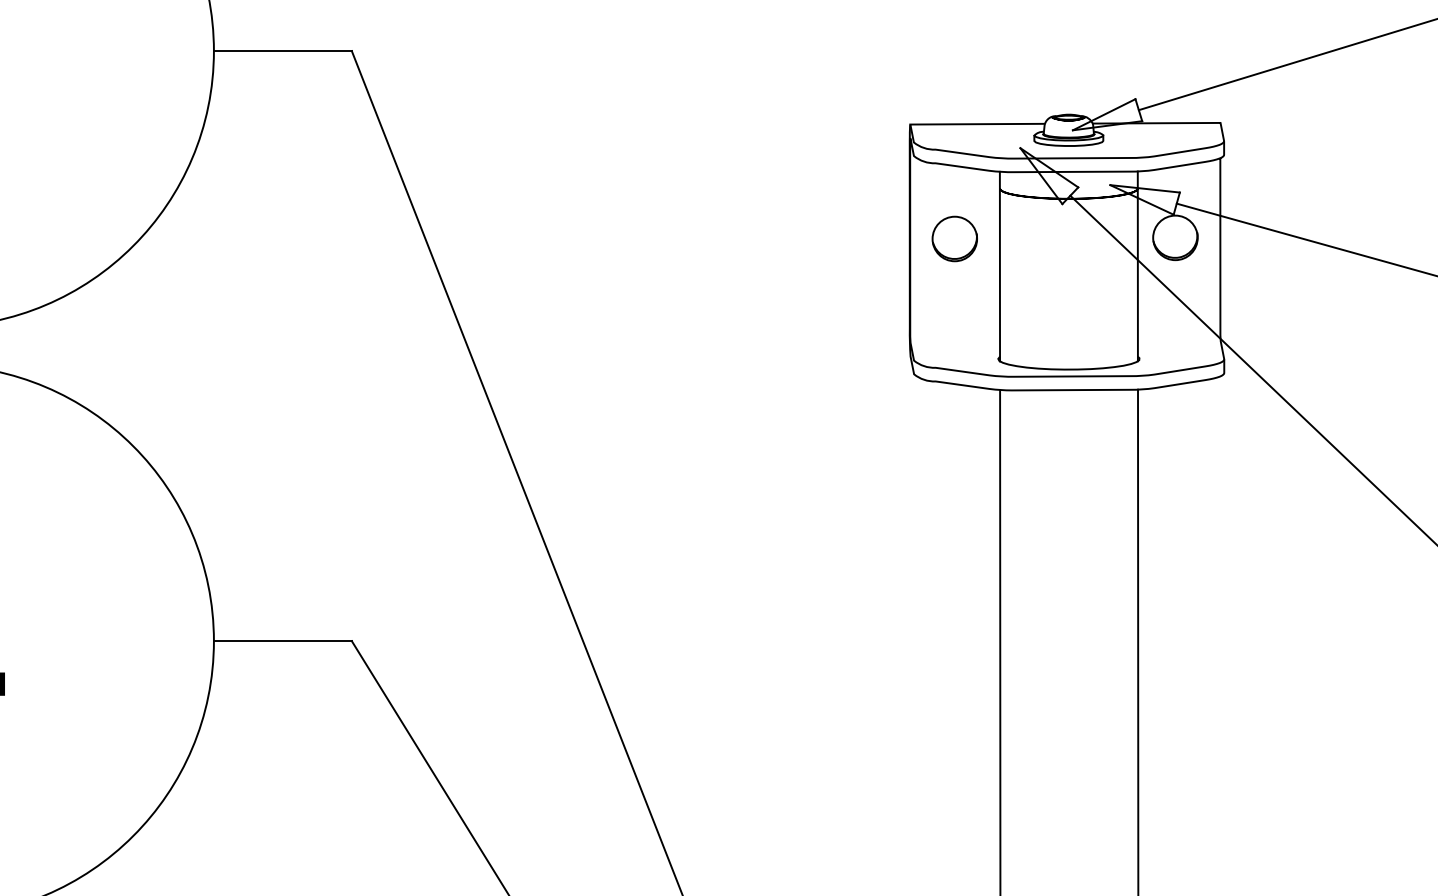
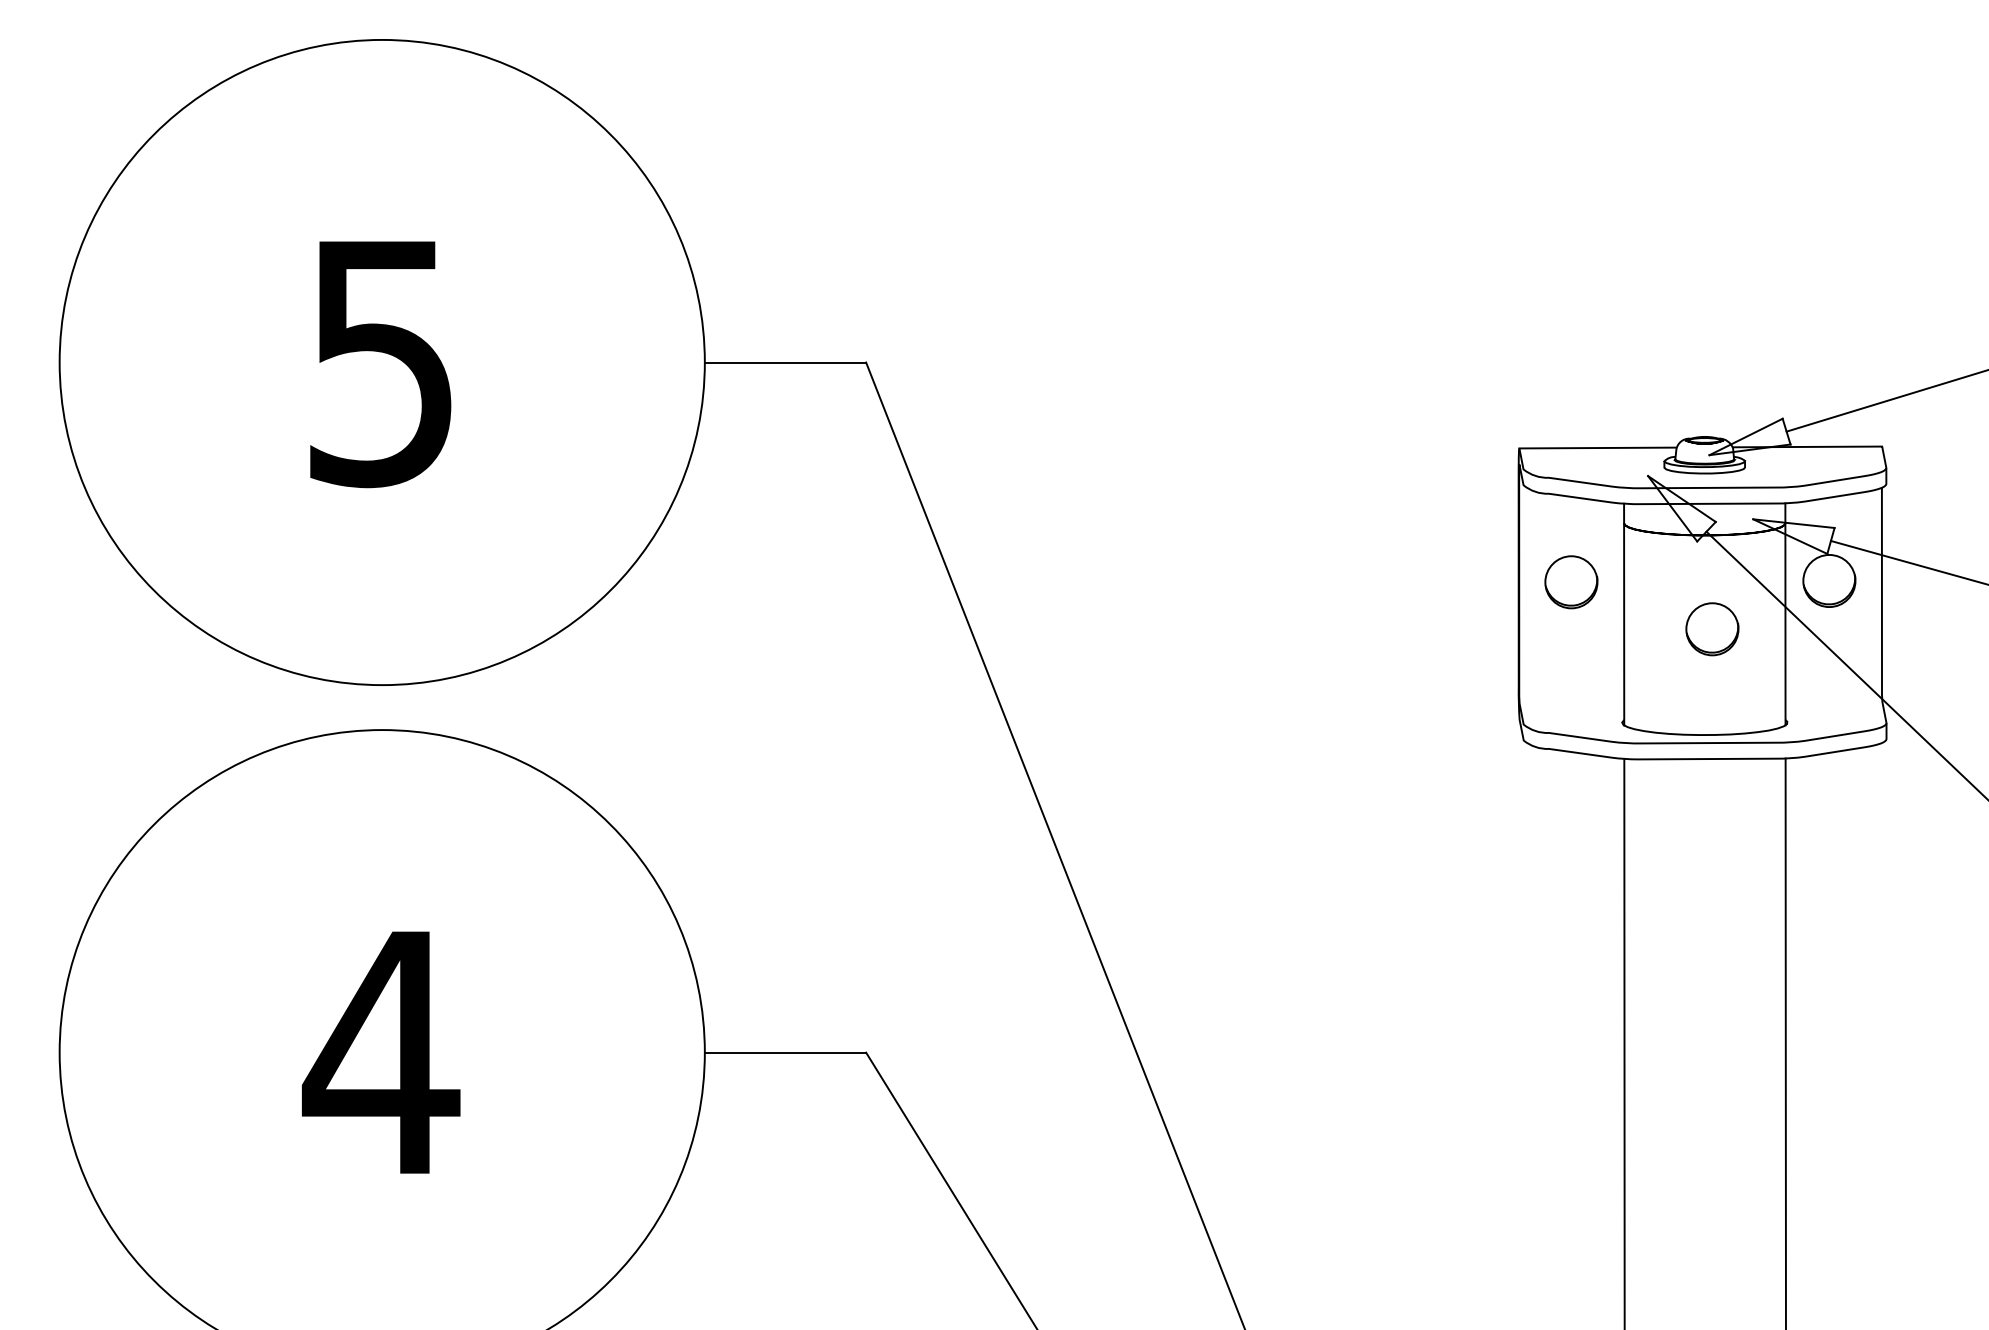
part: (1075, 279) -> (1712, 629), added

